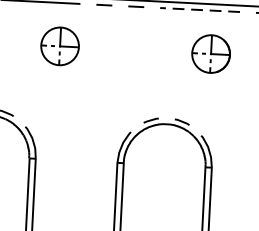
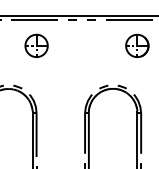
line: (200, 10) -> (129, 20), dashed -> solid
part: (59, 45) -> (36, 45), moved

